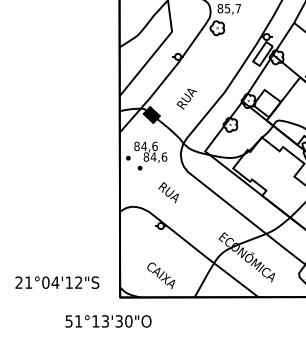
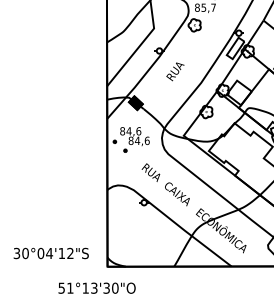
text: (187, 98) -> (175, 71), moved
text: (161, 276) -> (177, 194), moved
text: (23, 282) -> (20, 253), 21°04'12"S -> 30°04'12"S

